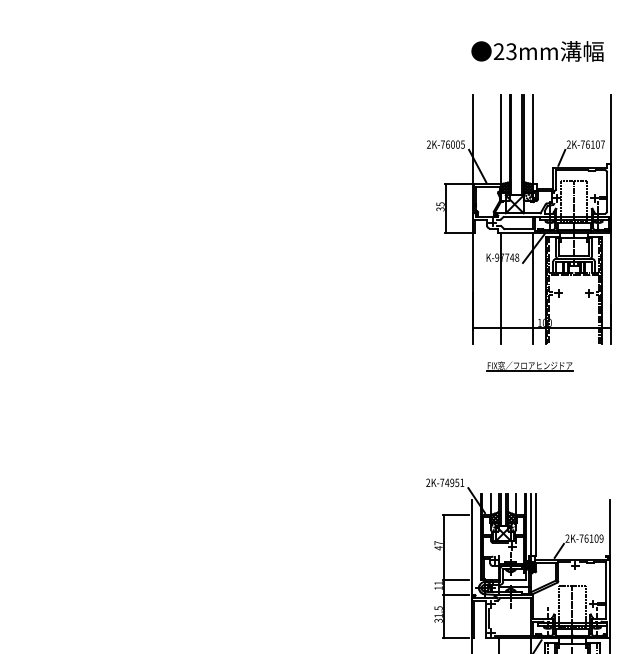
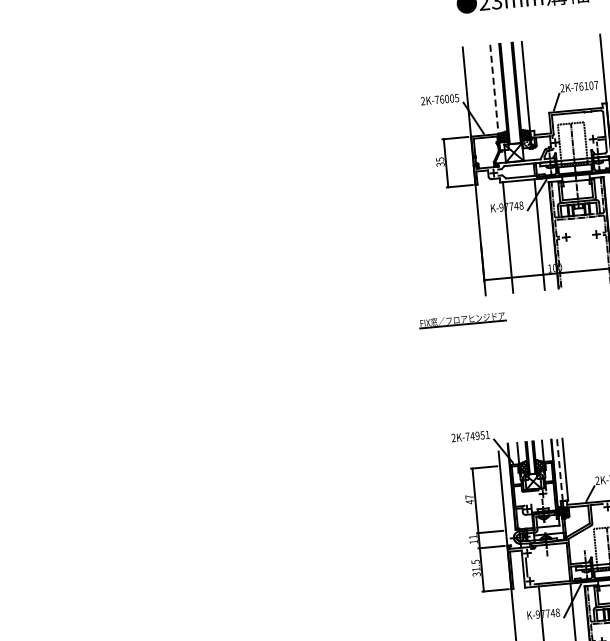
line: (500, 139) -> (493, 89), solid -> dashed
part: (529, 366) -> (462, 320), moved
line: (531, 525) -> (560, 470), solid -> dashed

